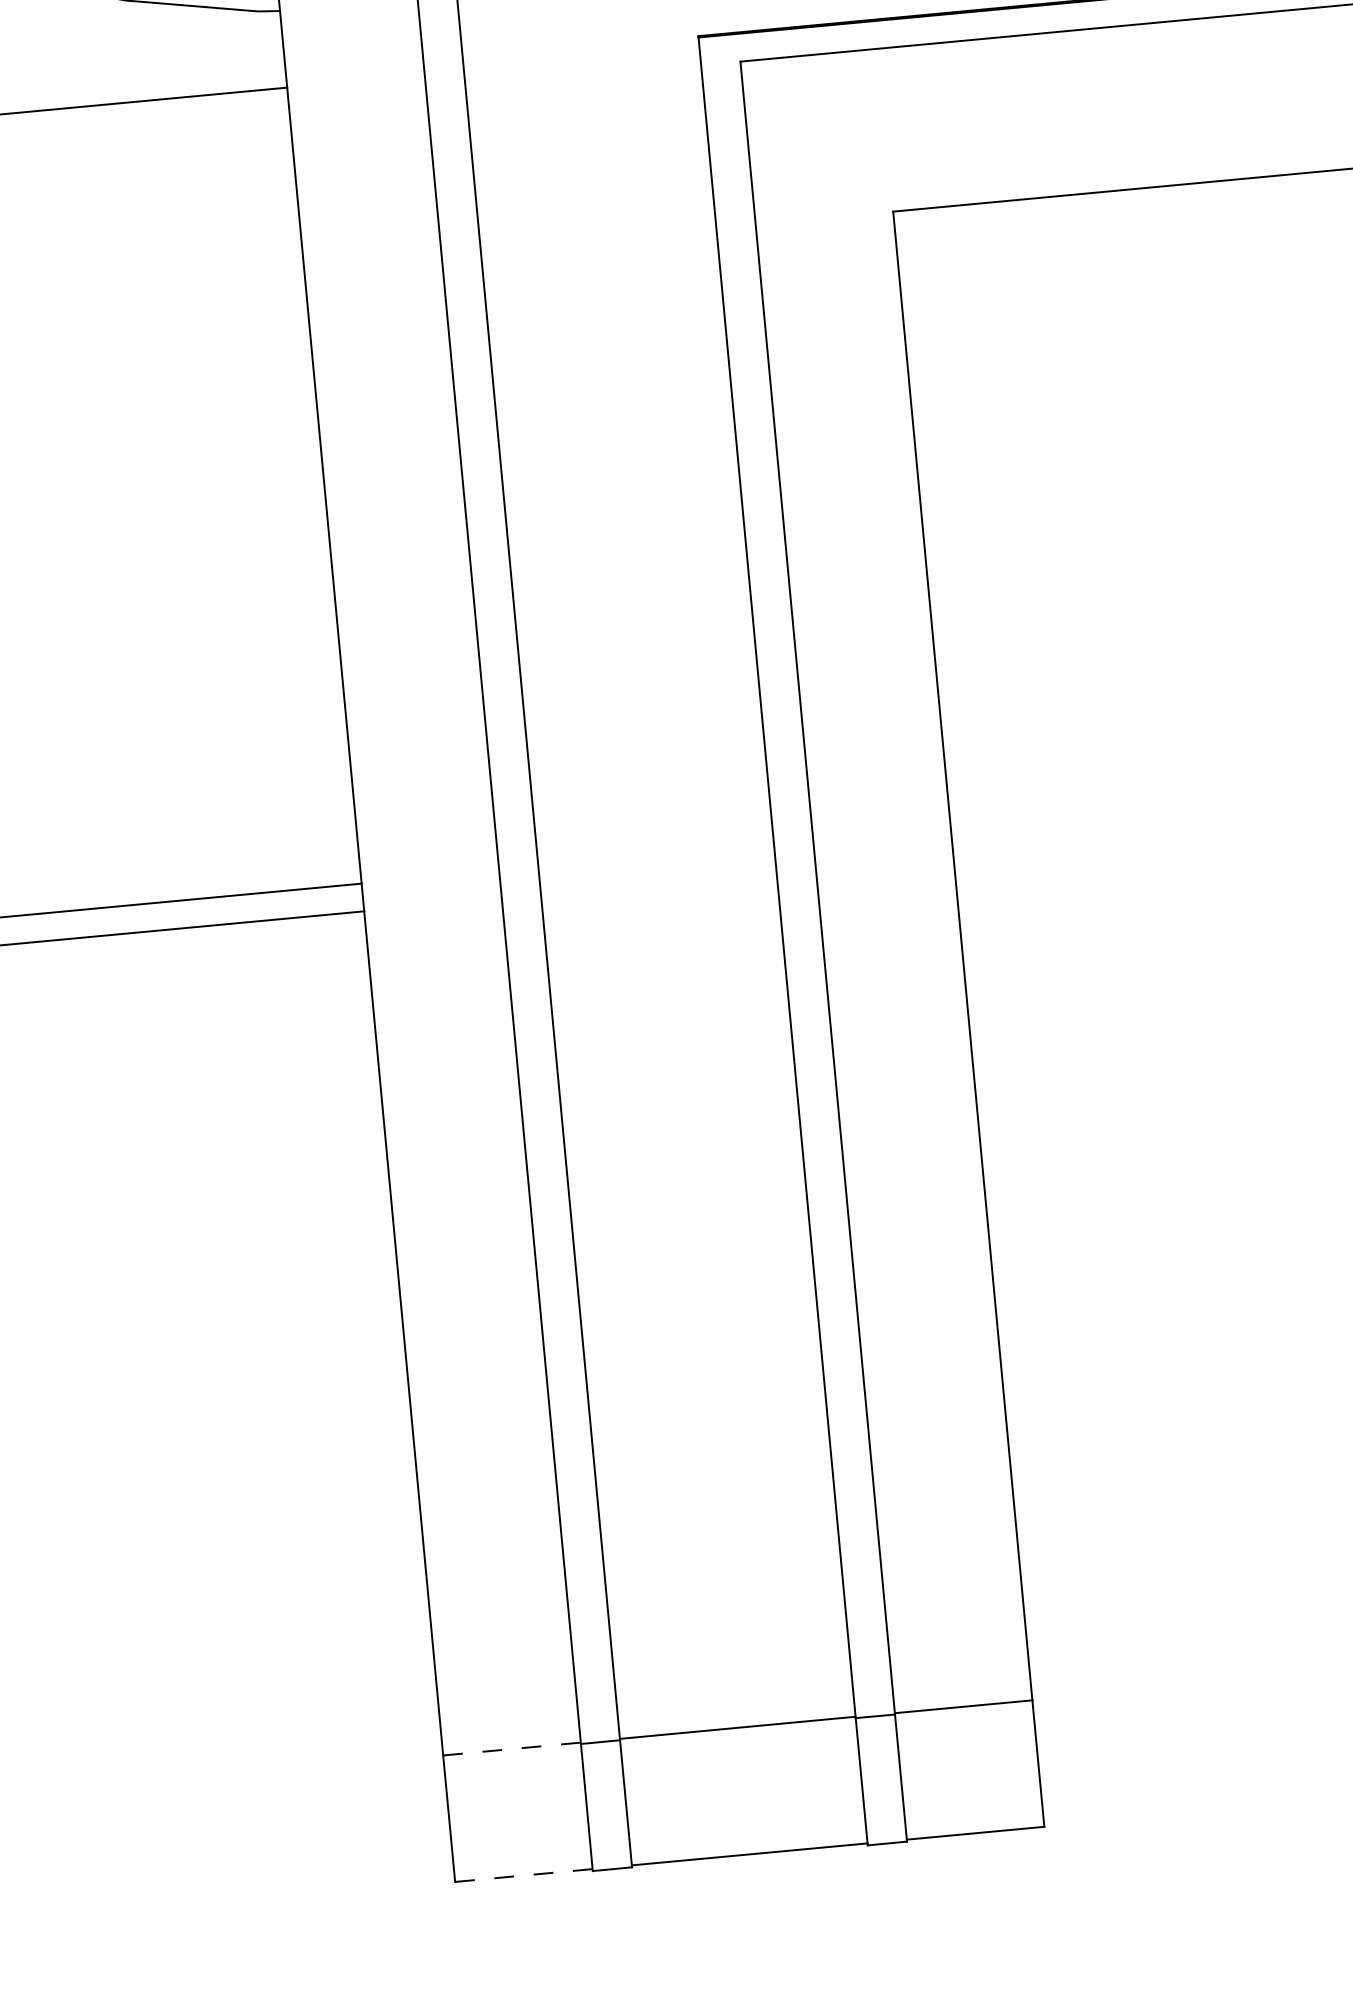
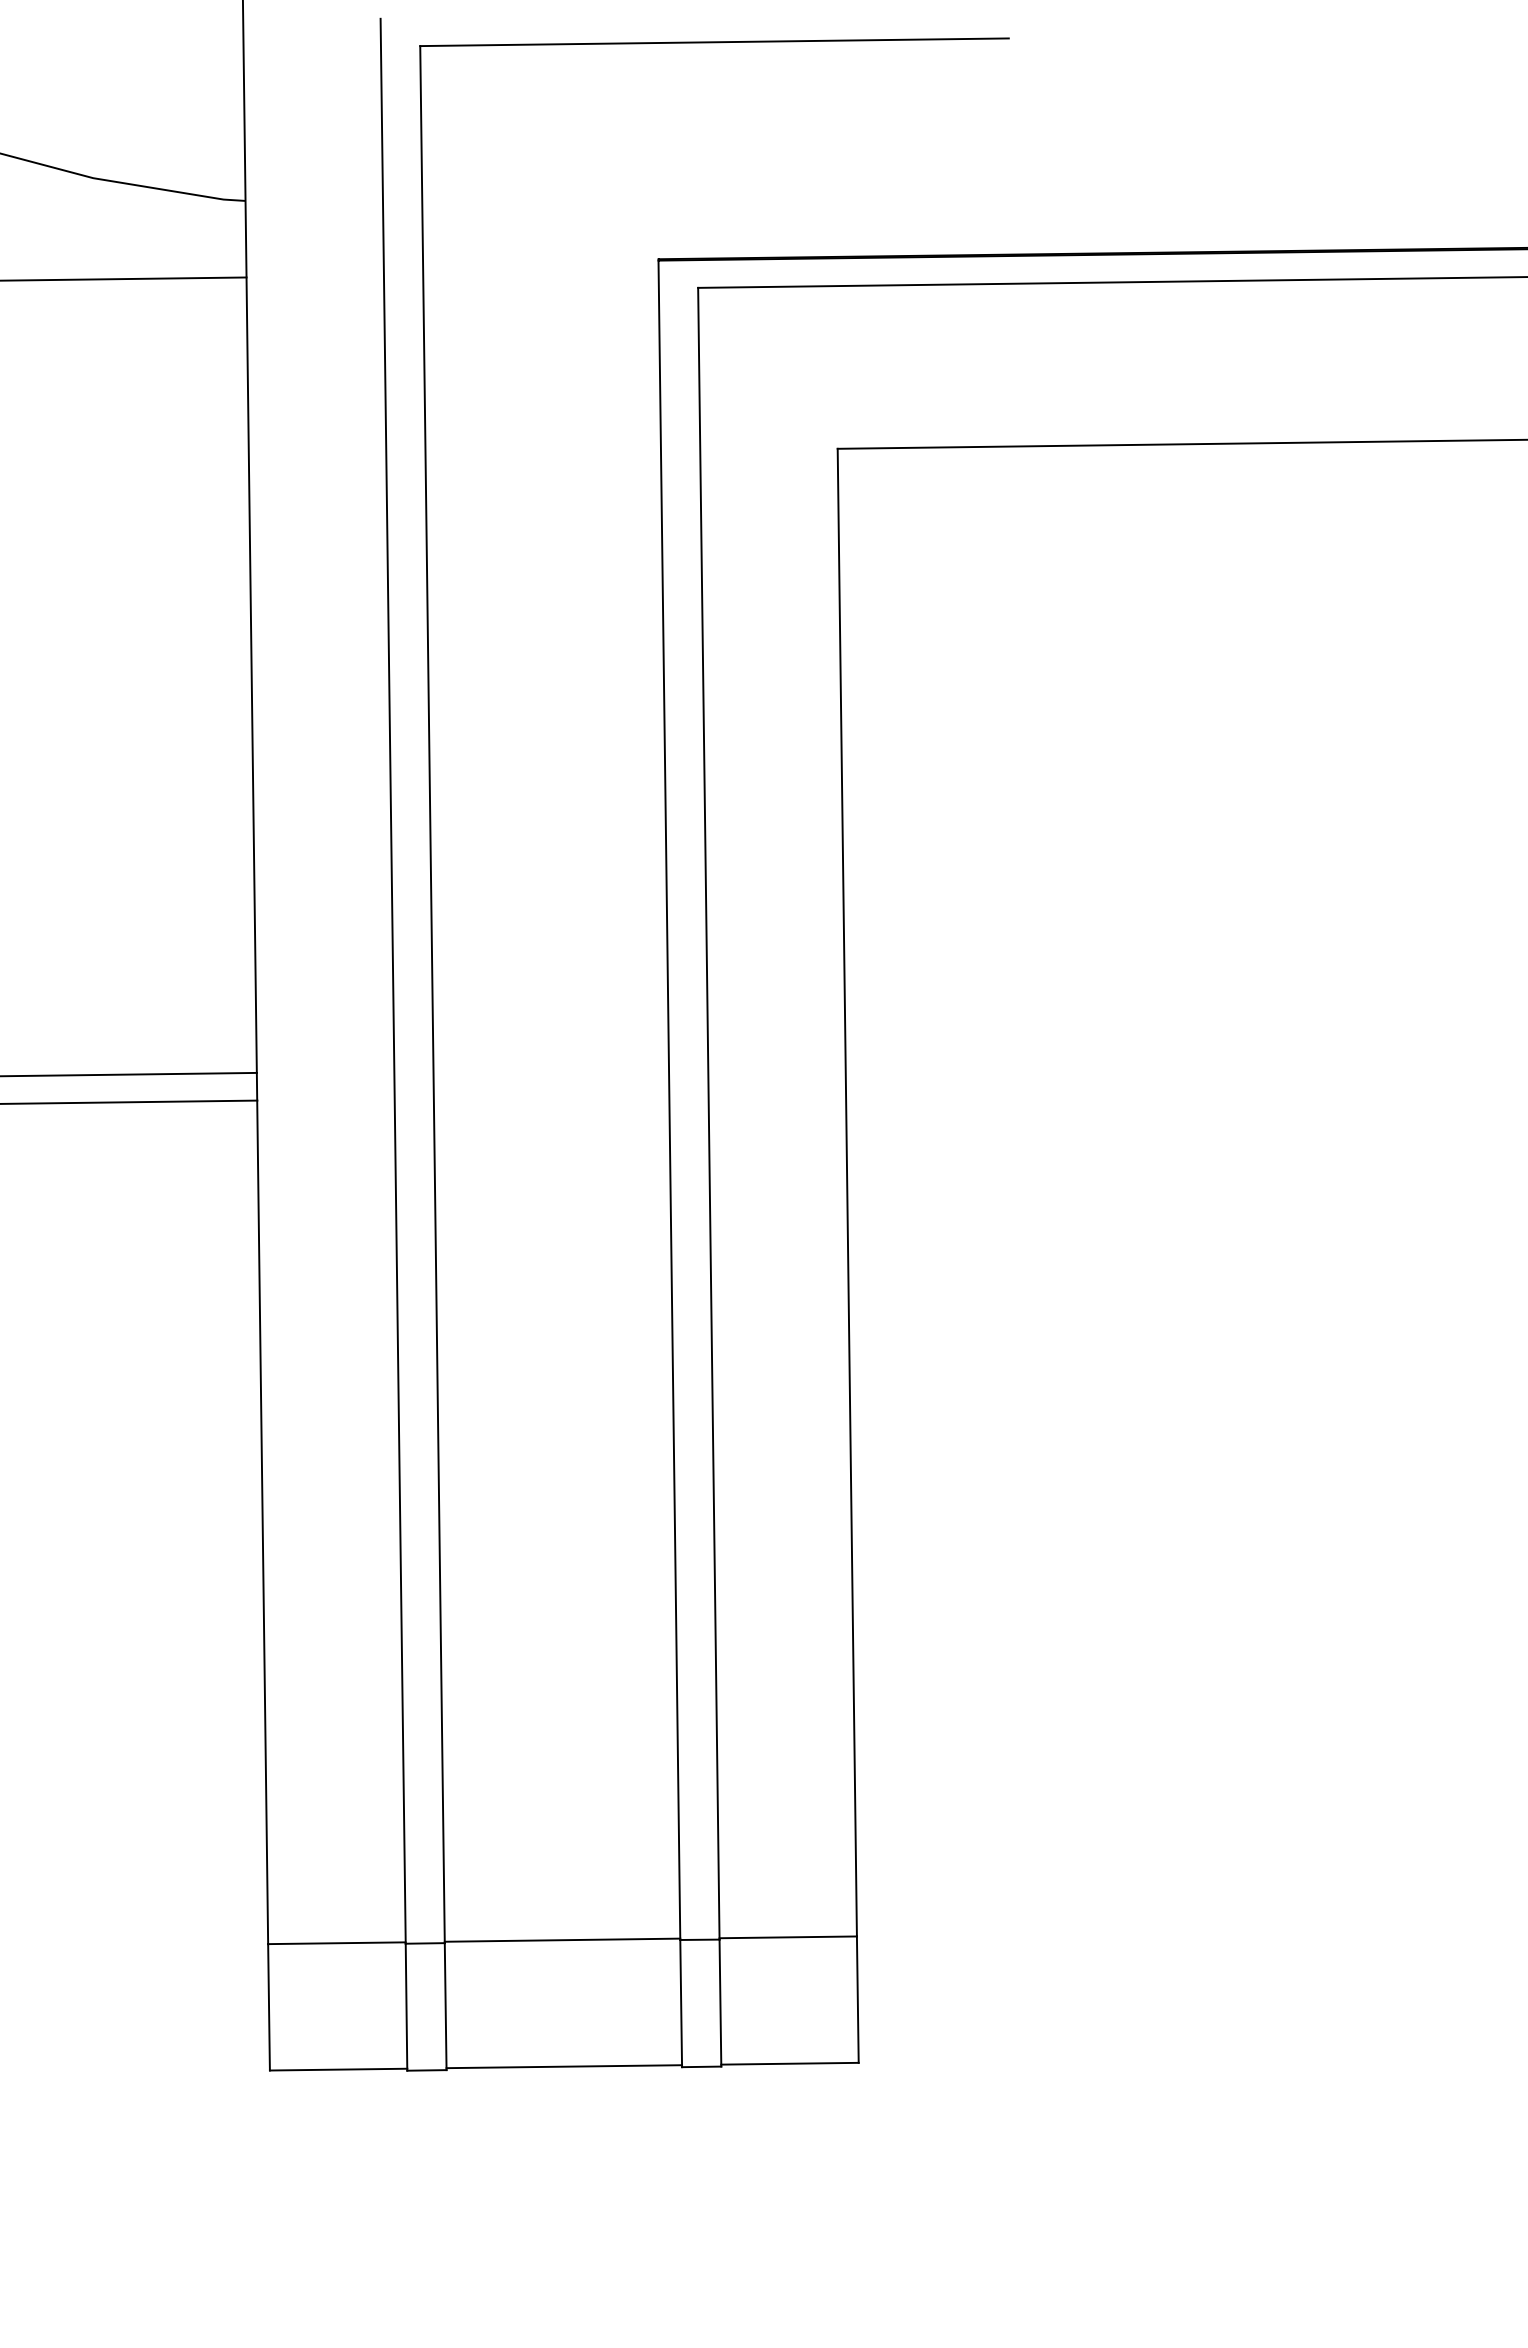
line: (511, 1749) -> (336, 1943), dashed -> solid
line: (523, 1875) -> (338, 2069), dashed -> solid

